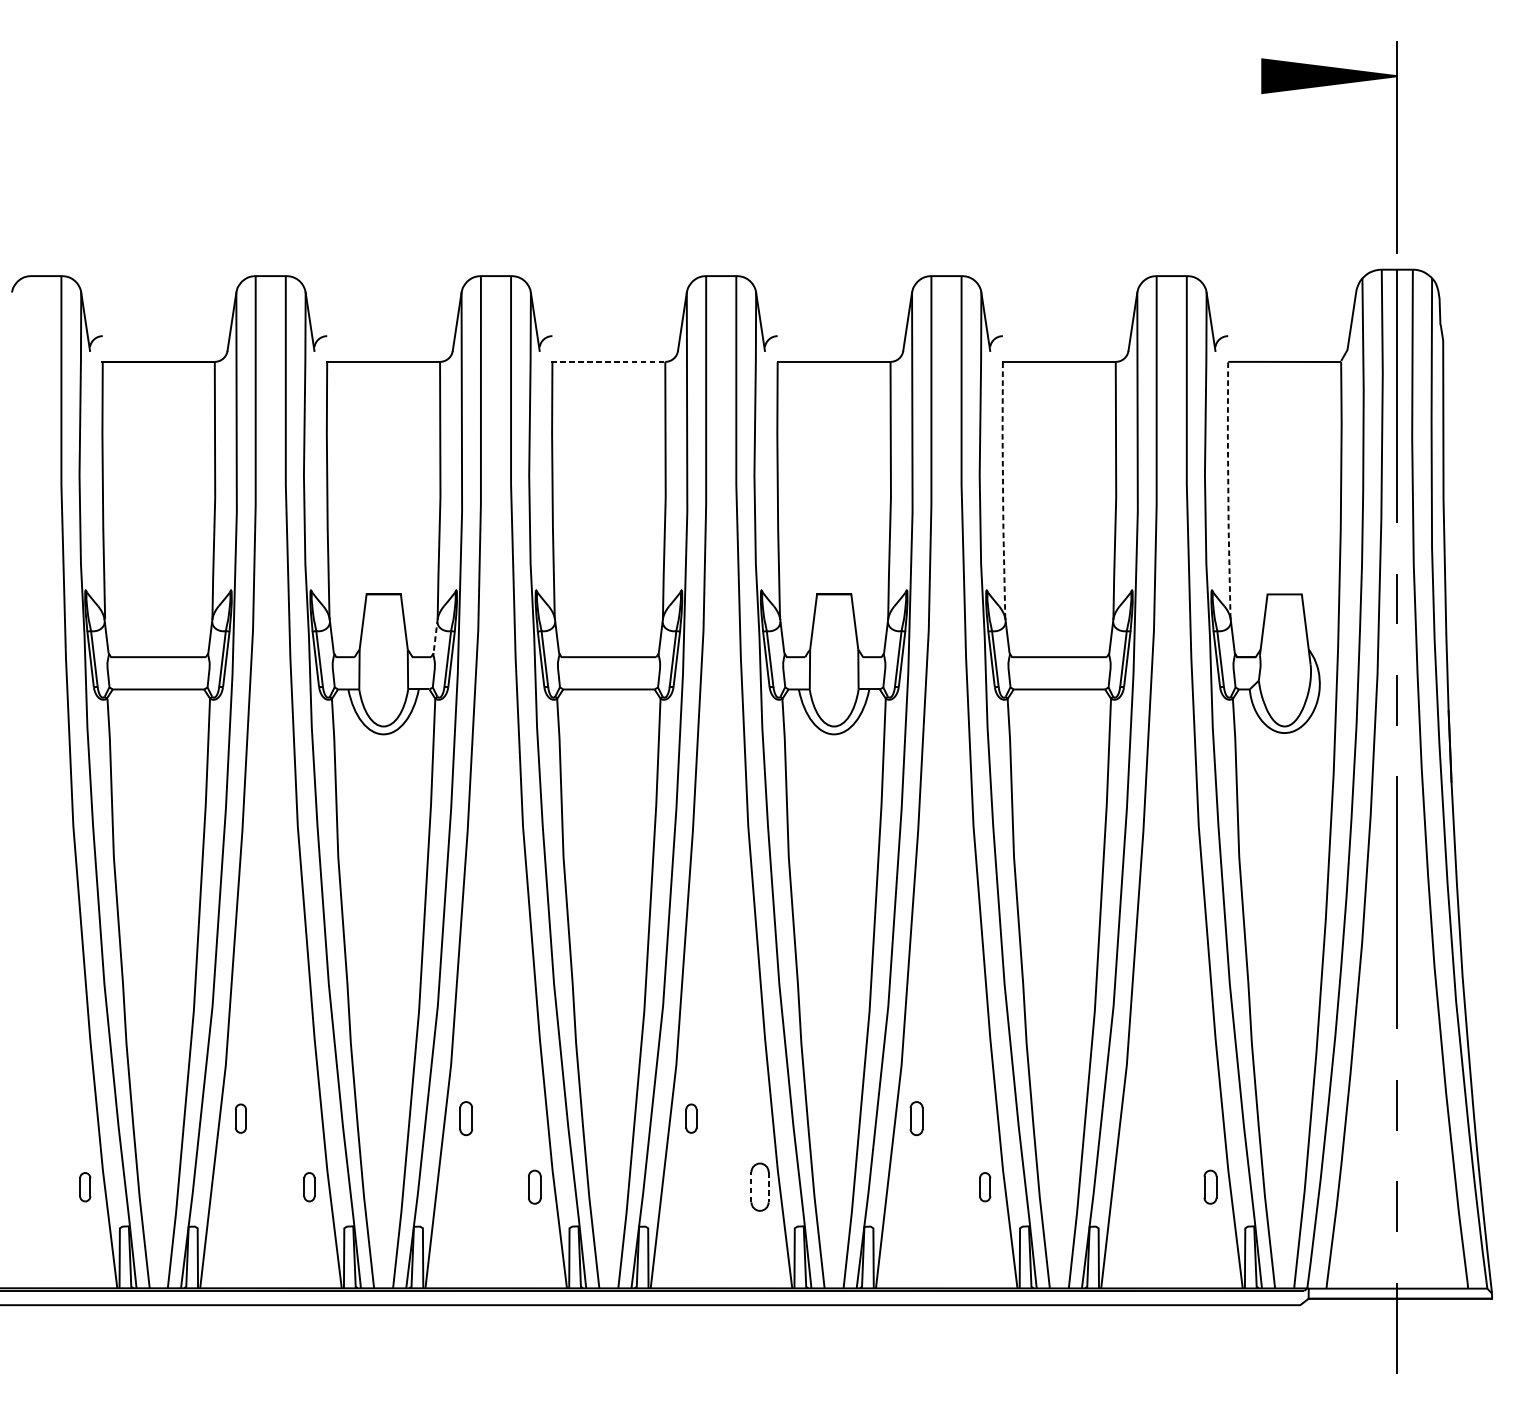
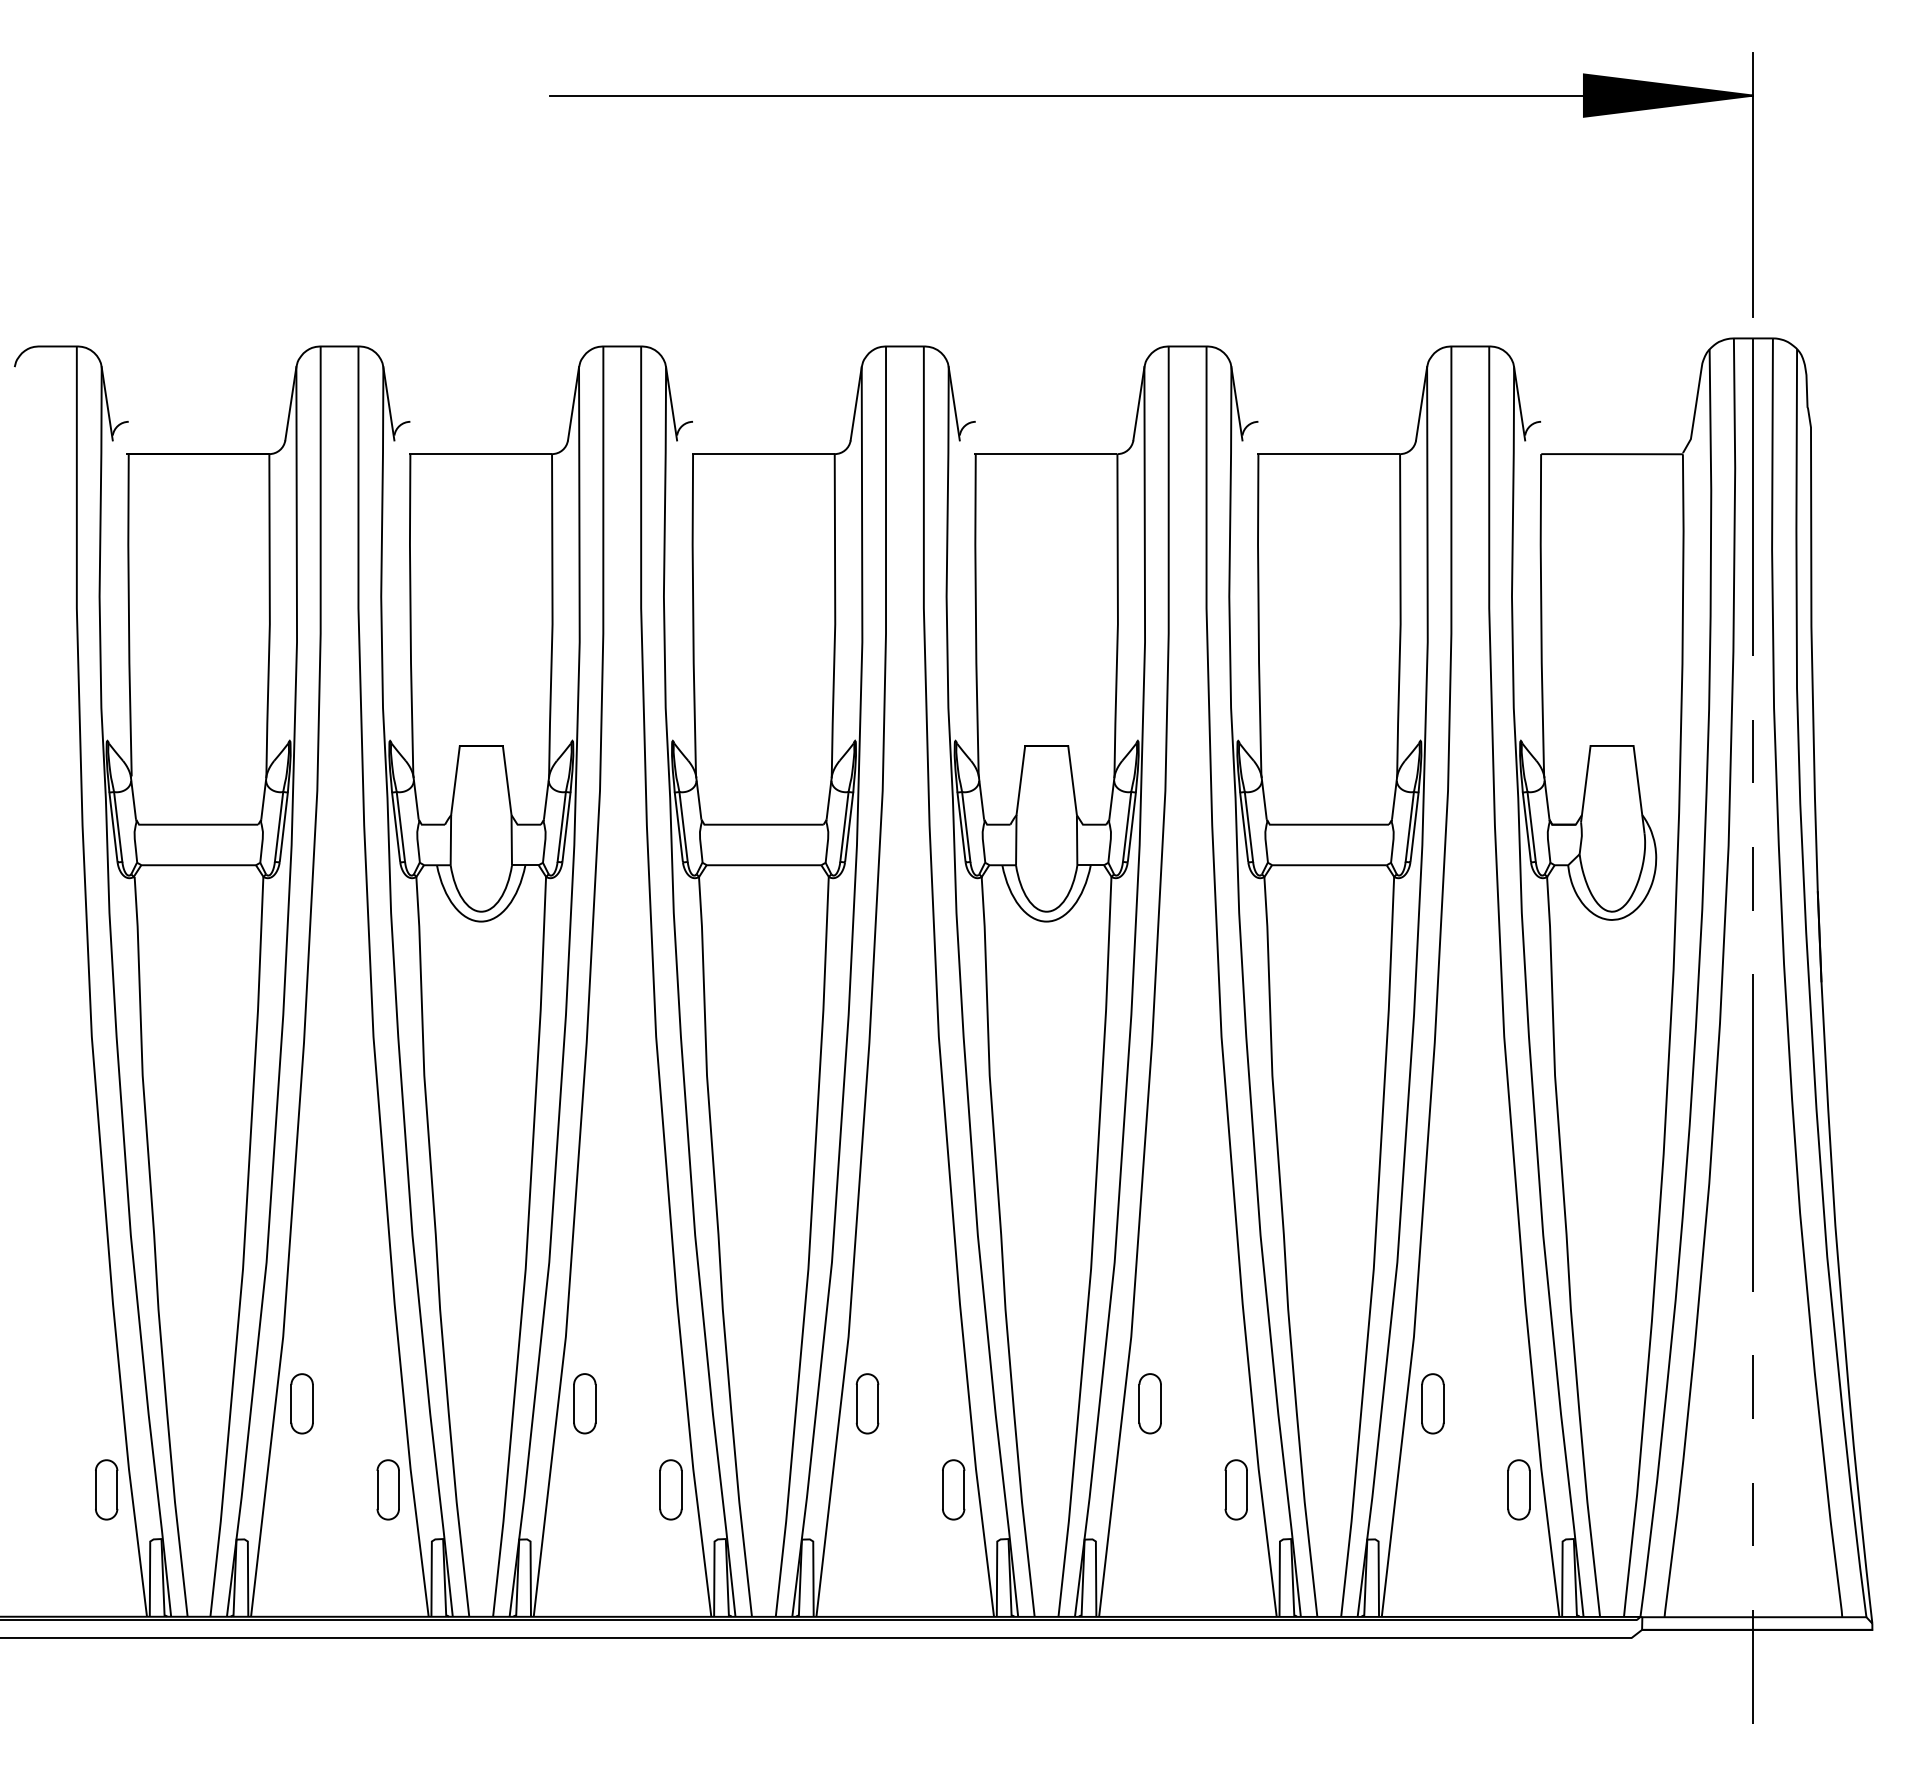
line: (917, 76) -> (1151, 95), added
line: (608, 362) -> (763, 454), dashed -> solid
line: (1002, 490) -> (1258, 615), dashed -> solid
line: (1228, 490) -> (1541, 615), dashed -> solid
line: (435, 636) -> (546, 798), dashed -> solid
part: (240, 1118) -> (301, 1403), size x1.67
part: (465, 1118) -> (584, 1403), size x1.43
part: (691, 1118) -> (867, 1403), size x1.67
part: (916, 1118) -> (1149, 1403), size x1.43
part: (1141, 1118) -> (1432, 1403), added
part: (85, 1186) -> (106, 1489), size x1.67
part: (308, 1186) -> (387, 1489), size x1.67
part: (534, 1186) -> (670, 1489), size x1.43
line: (751, 1186) -> (942, 1489), dashed -> solid
line: (768, 1186) -> (964, 1489), dashed -> solid
part: (984, 1186) -> (1235, 1489), size x1.67
part: (1210, 1186) -> (1518, 1489), size x1.43

